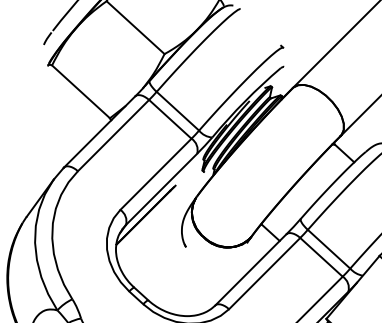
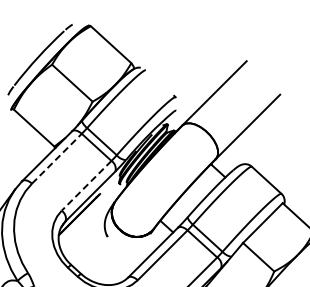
line: (114, 135) -> (57, 158), solid -> dashed
line: (155, 175) -> (86, 186), solid -> dashed

